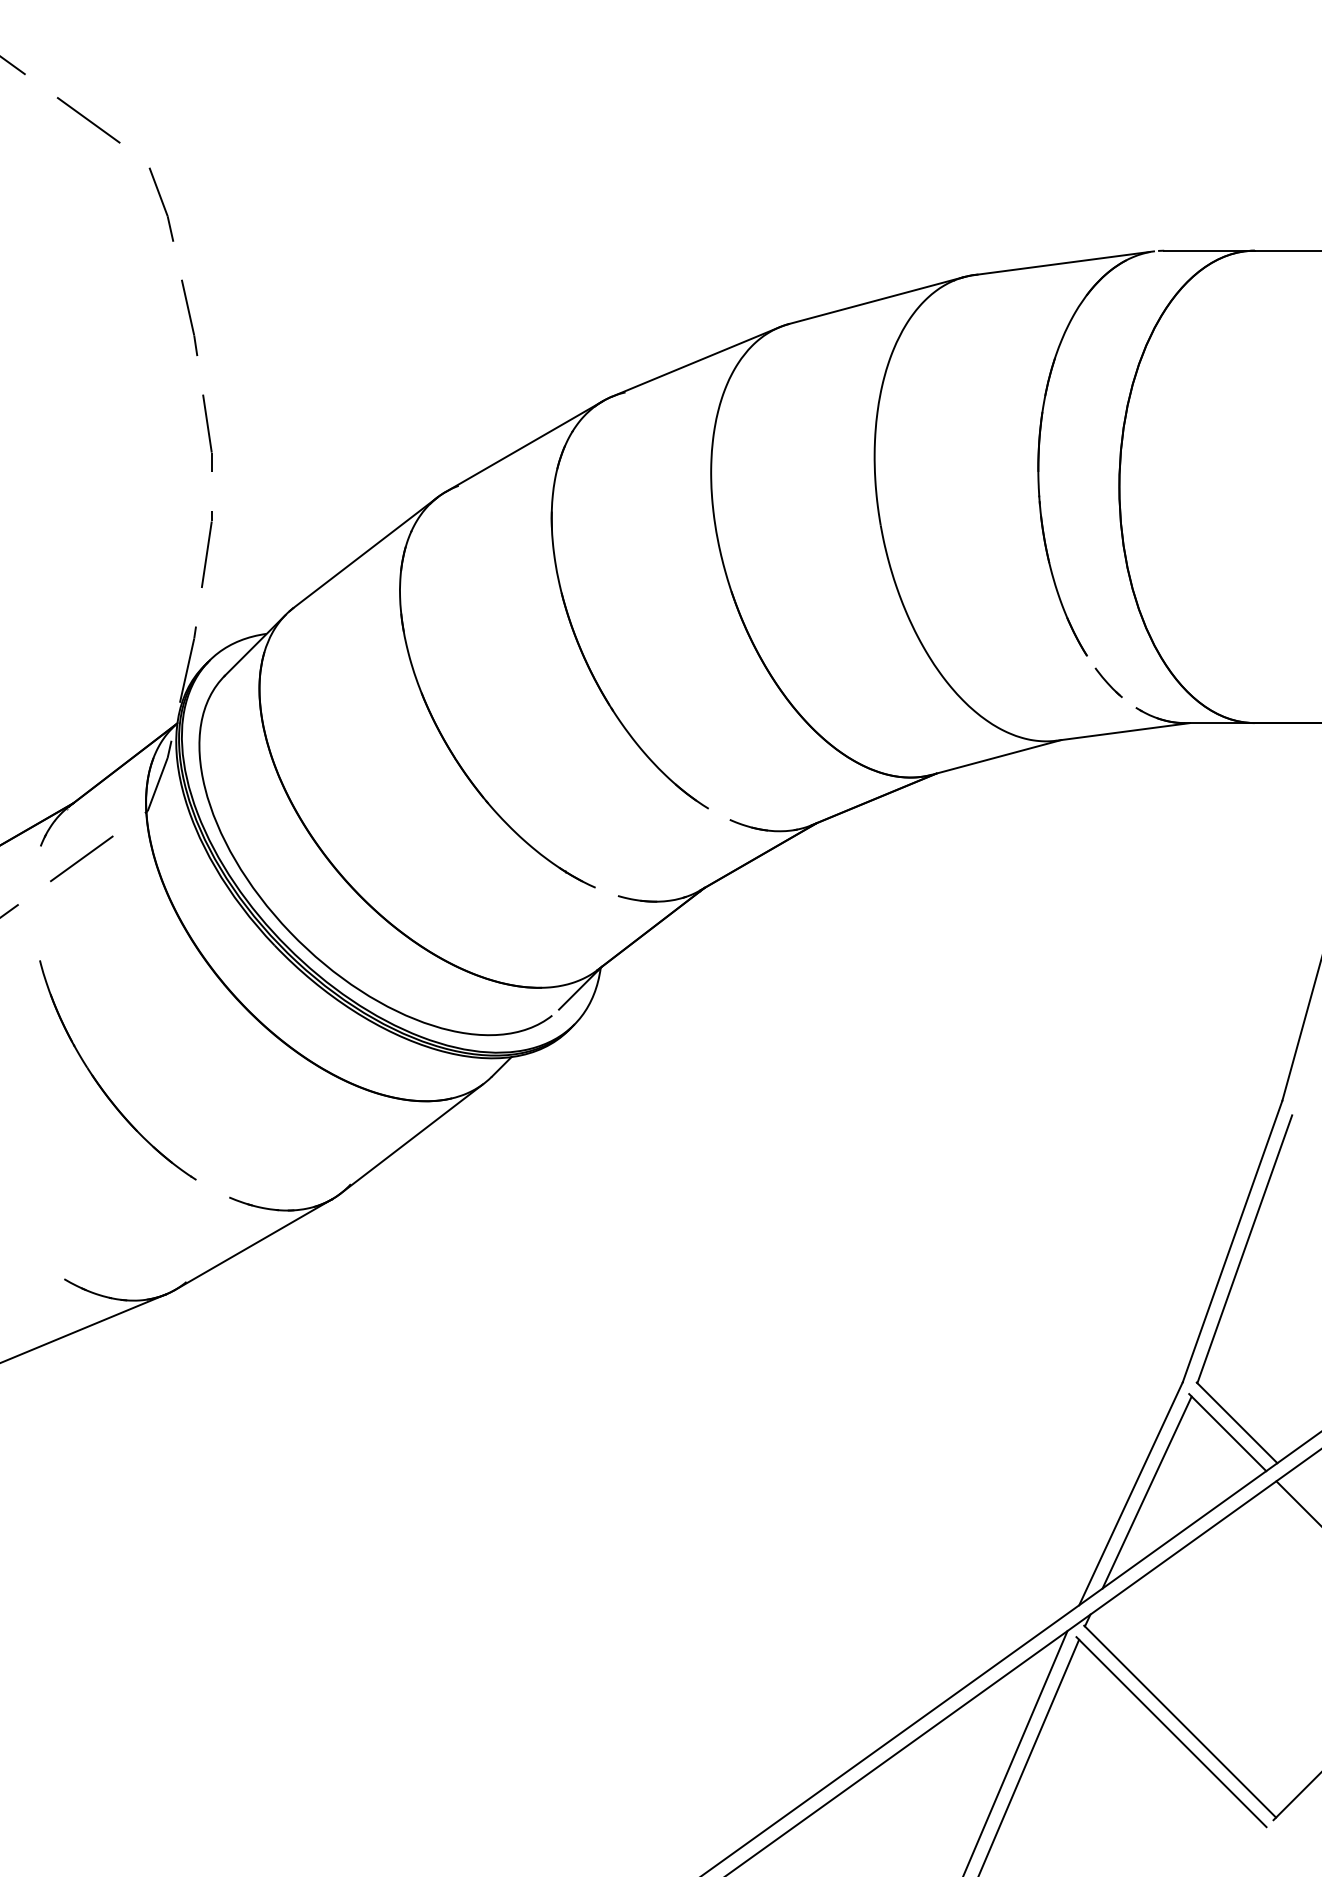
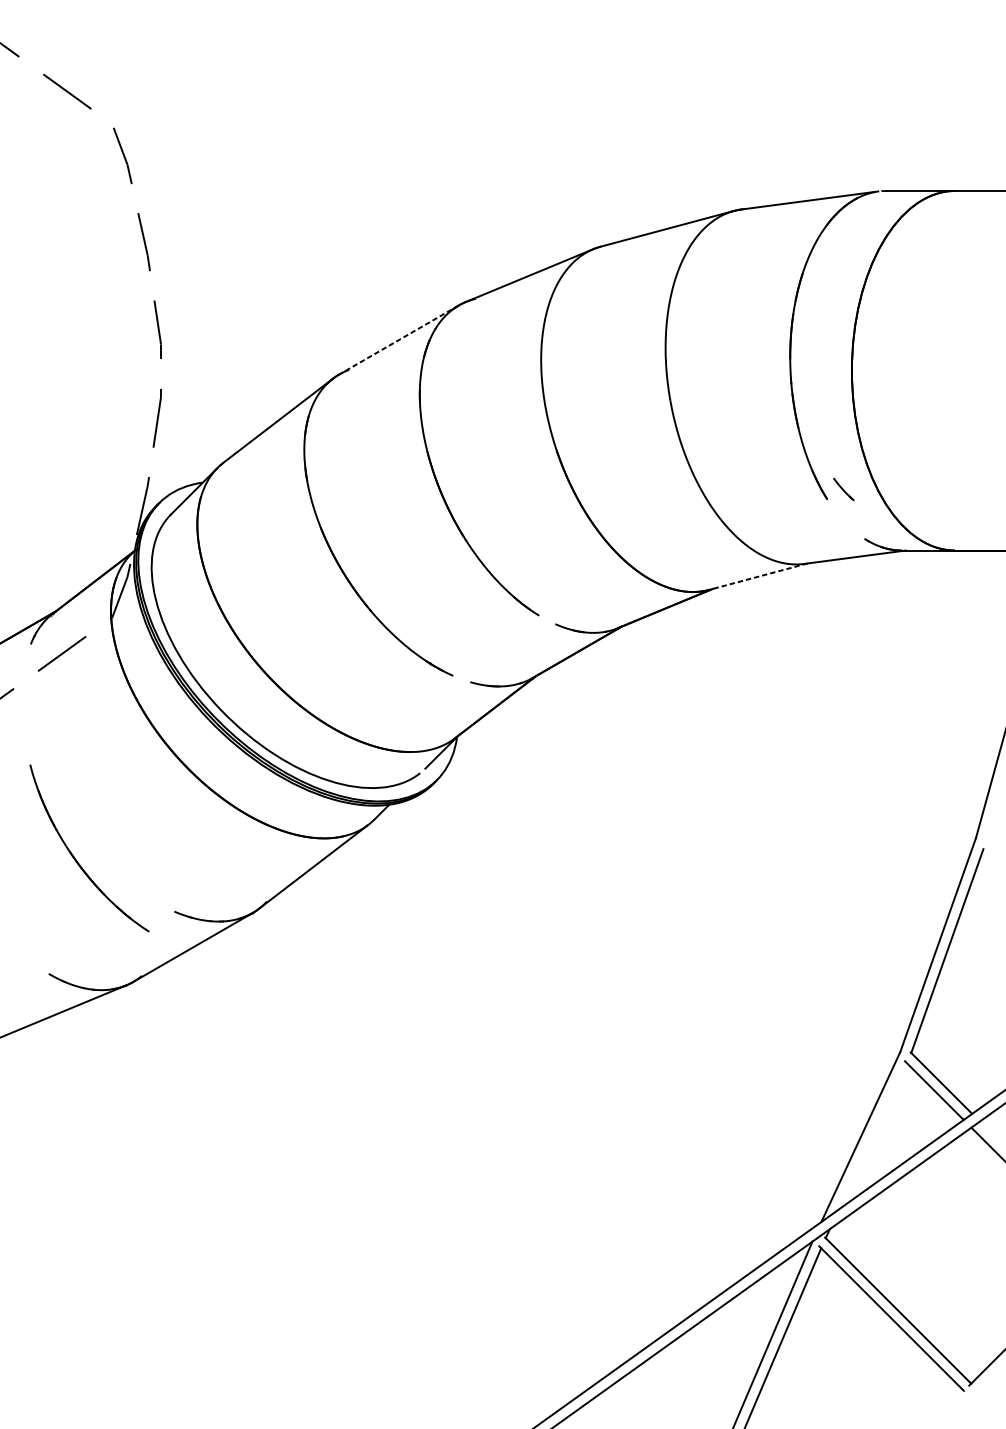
line: (524, 446) -> (399, 339), solid -> dashed
part: (1108, 682) -> (843, 489), moved
line: (996, 757) -> (758, 576), solid -> dashed
part: (99, 1083) -> (75, 858), moved
line: (1146, 1492) -> (872, 1136), removed

